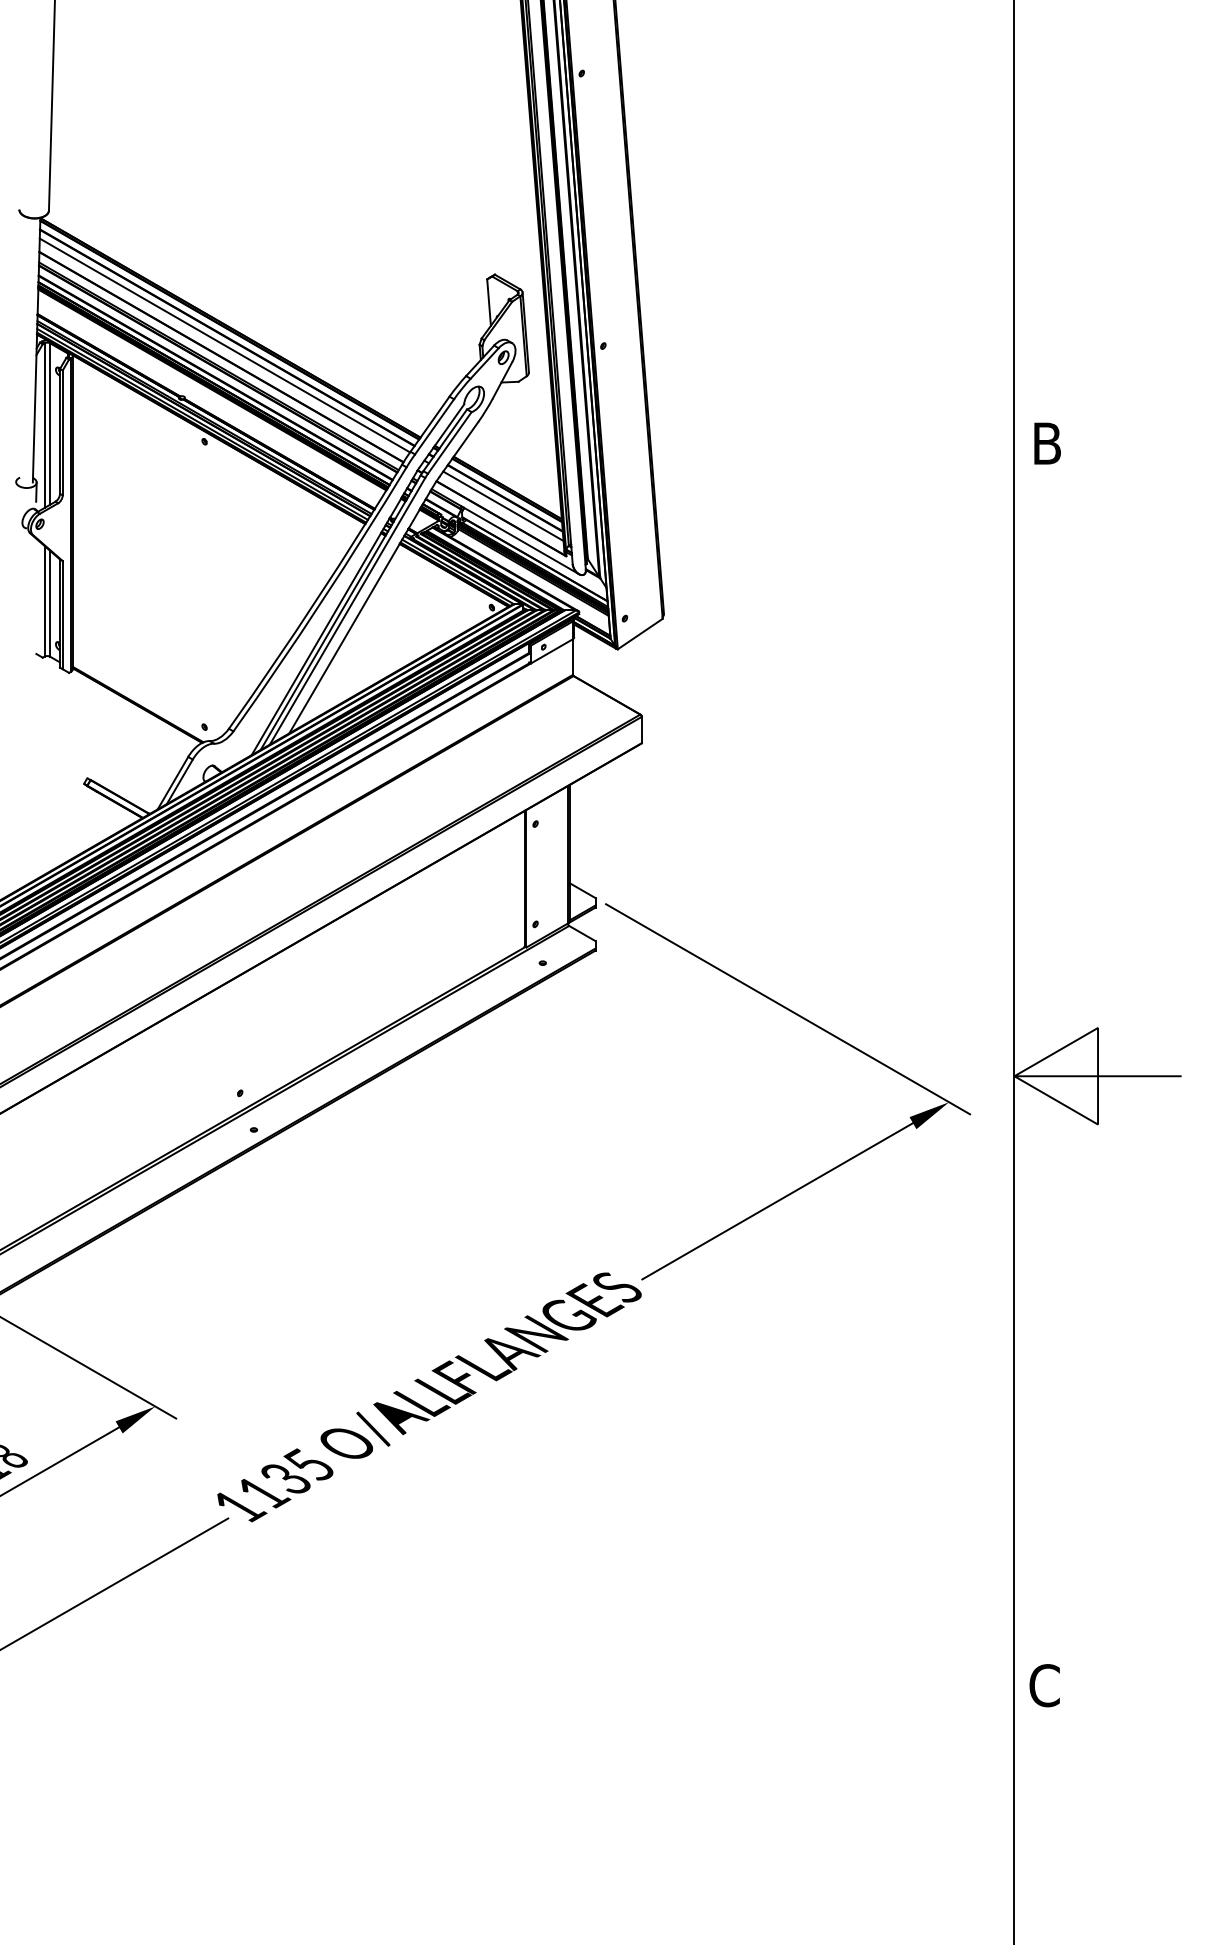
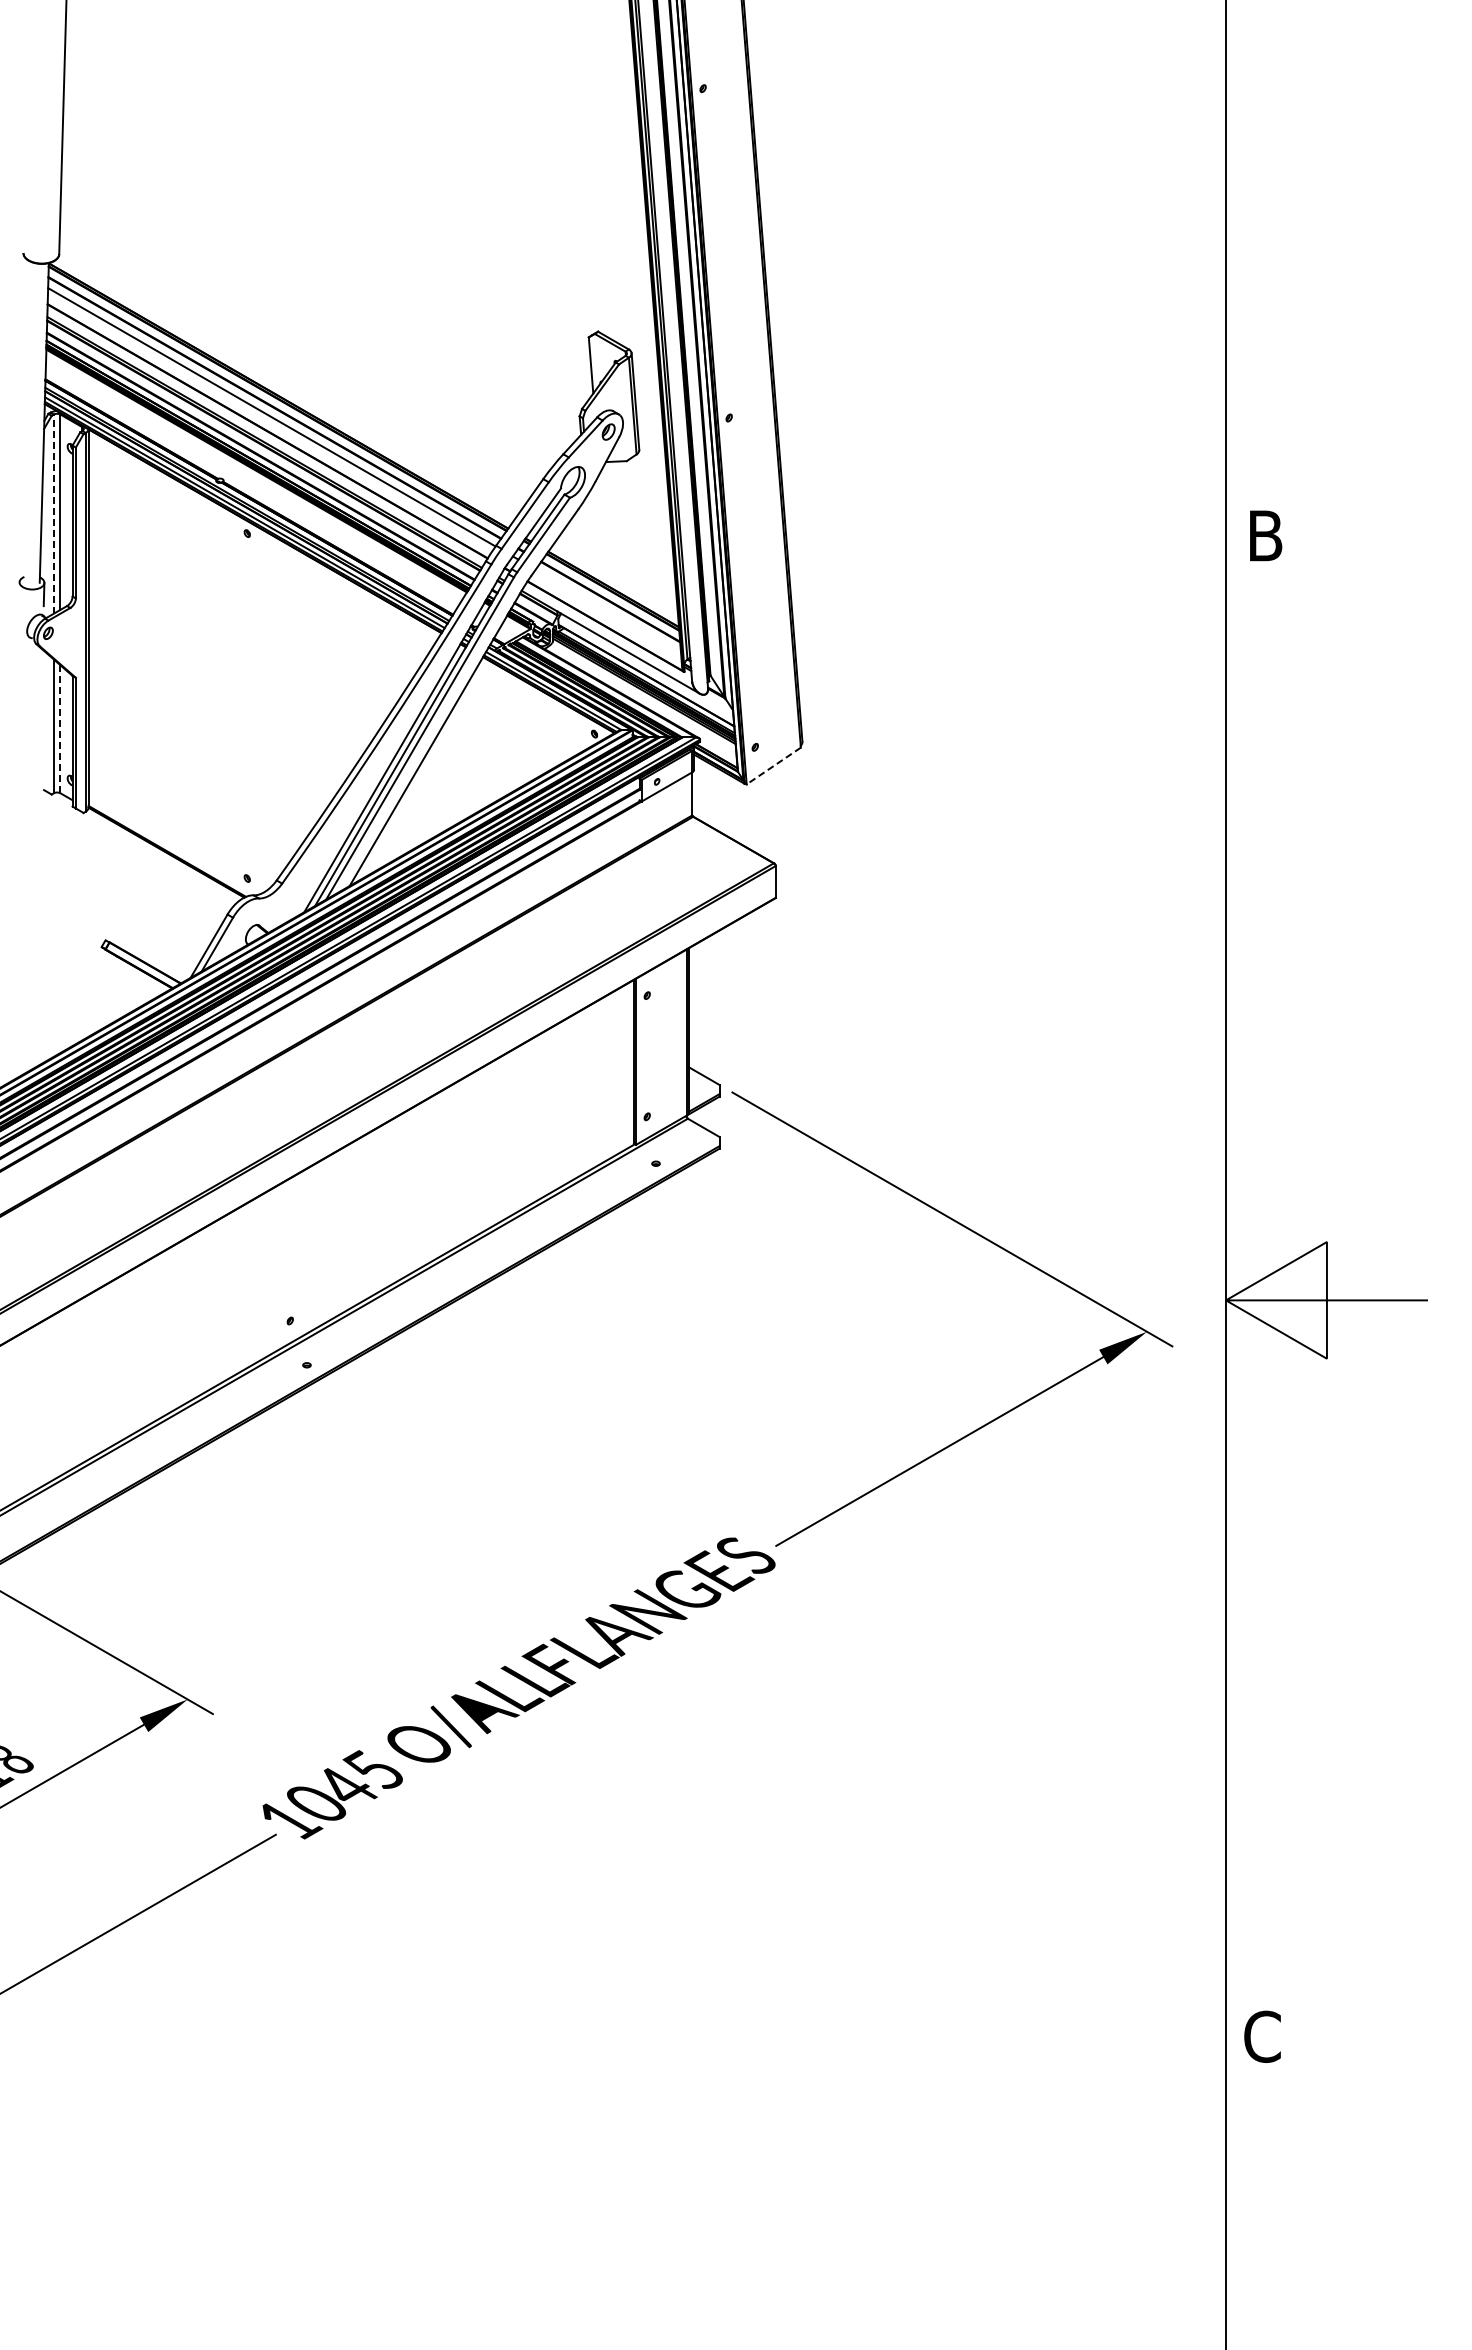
line: (44, 425) -> (53, 514), solid -> dashed
line: (503, 506) -> (608, 611), removed
line: (50, 603) -> (60, 729), solid -> dashed
line: (640, 634) -> (773, 766), solid -> dashed
text: (275, 1485) -> (332, 1795), 1135 -> 1045

